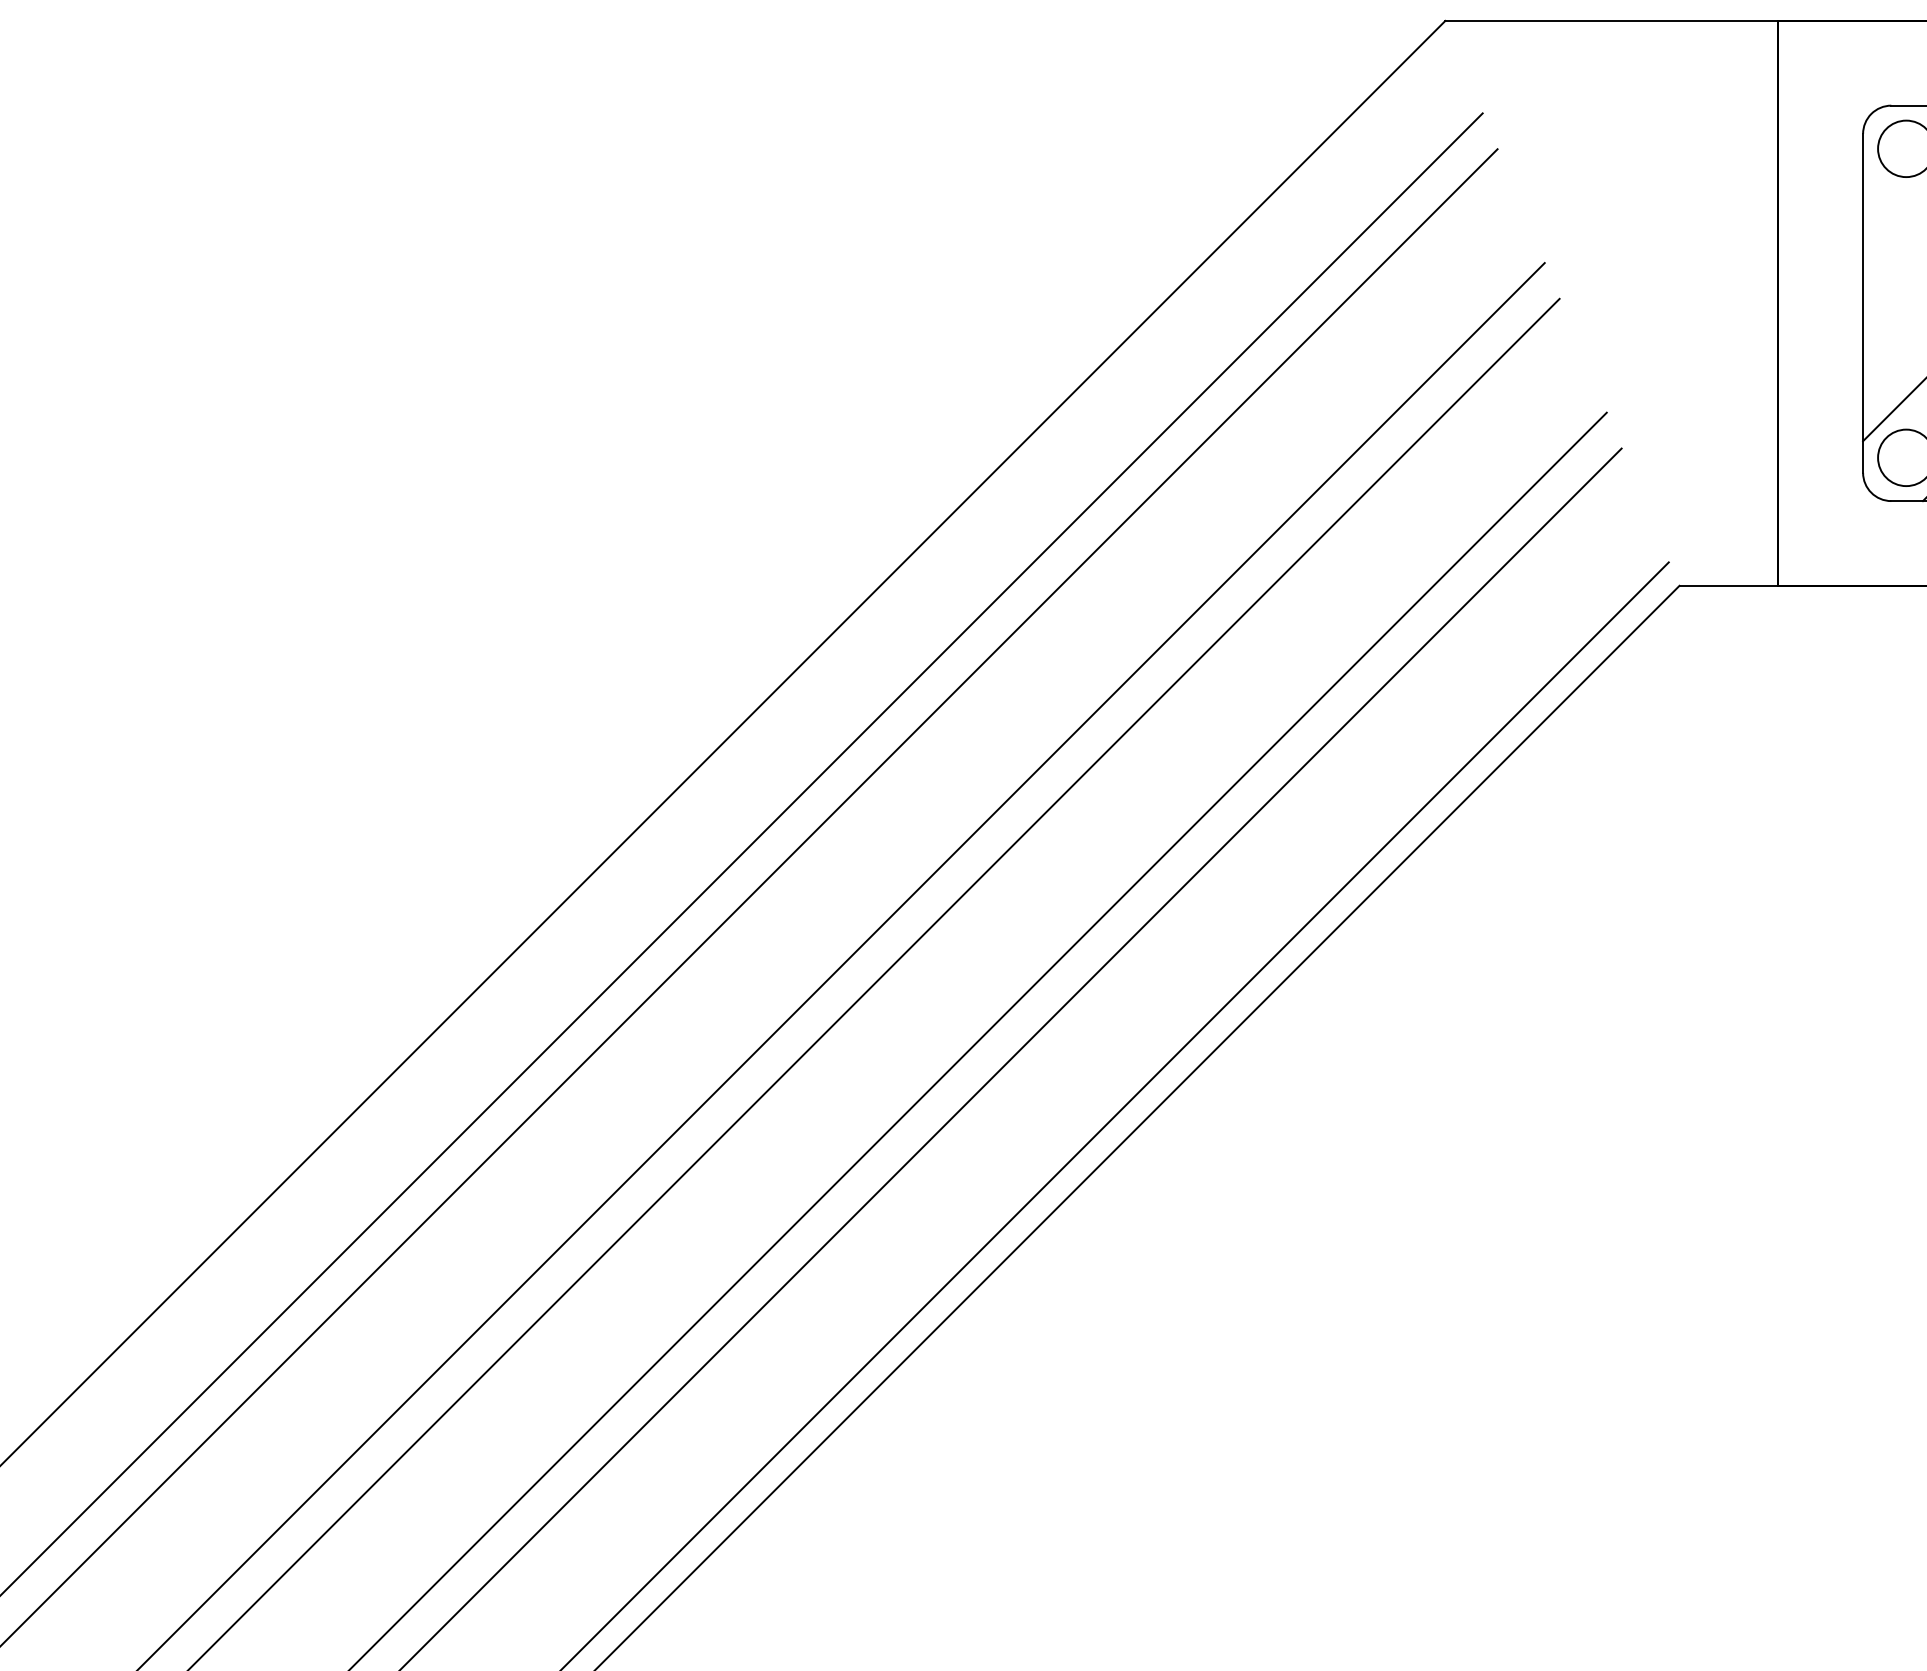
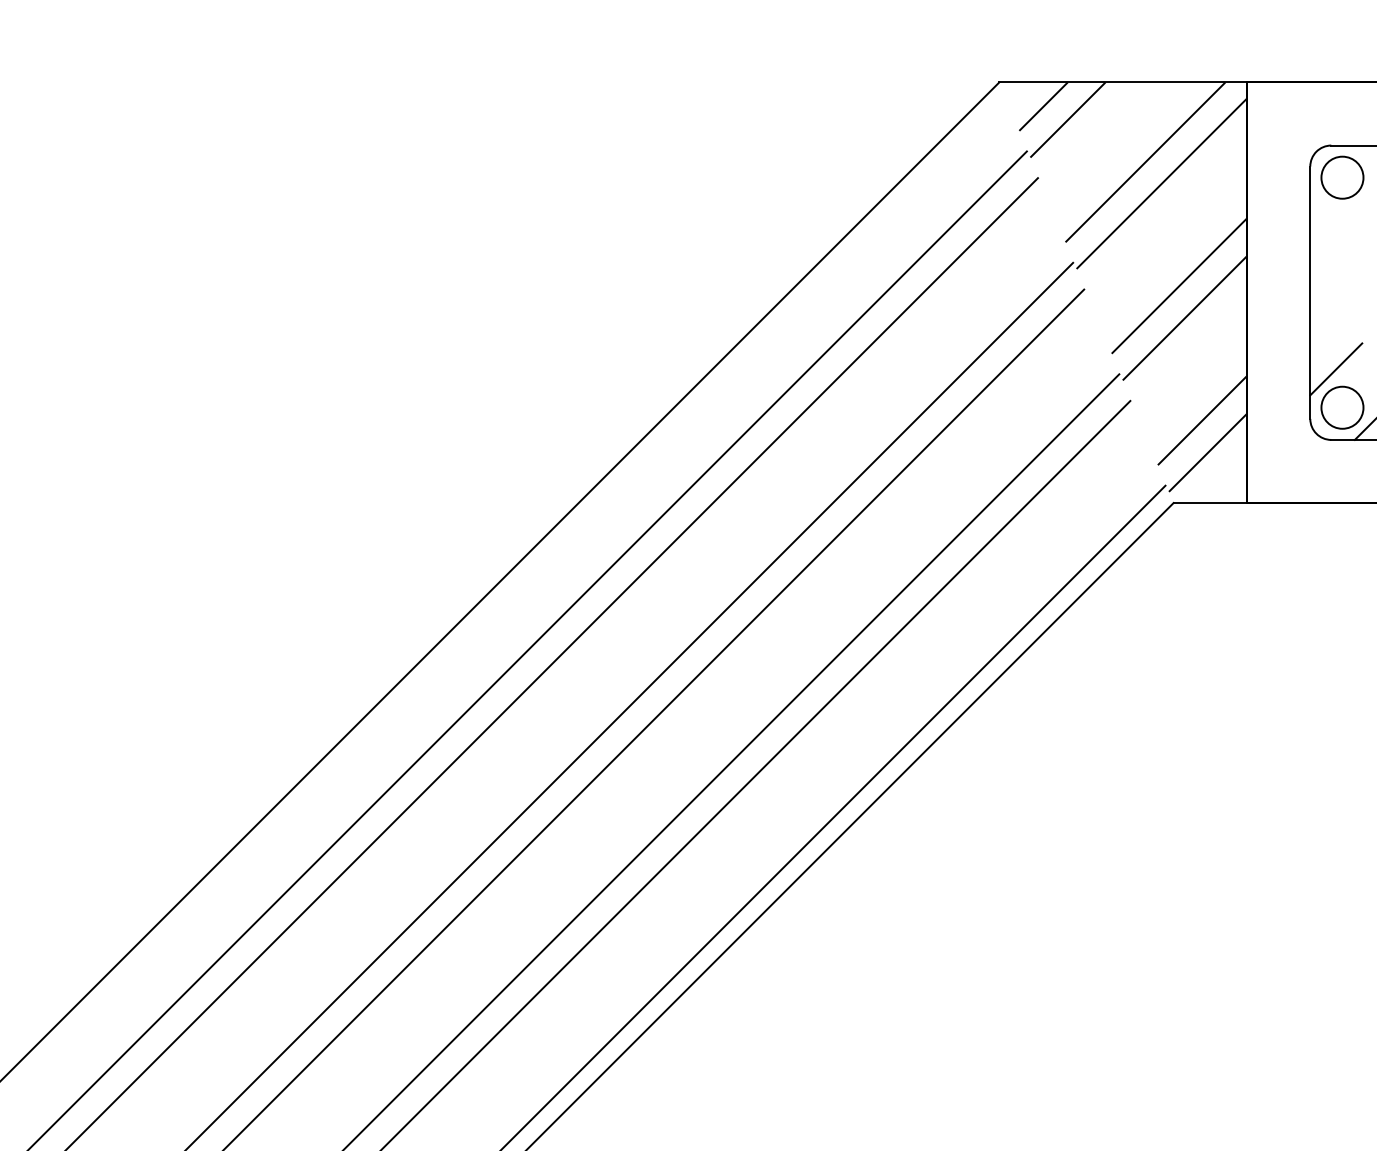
hatch: (1625, 295) -> (1133, 286), added

